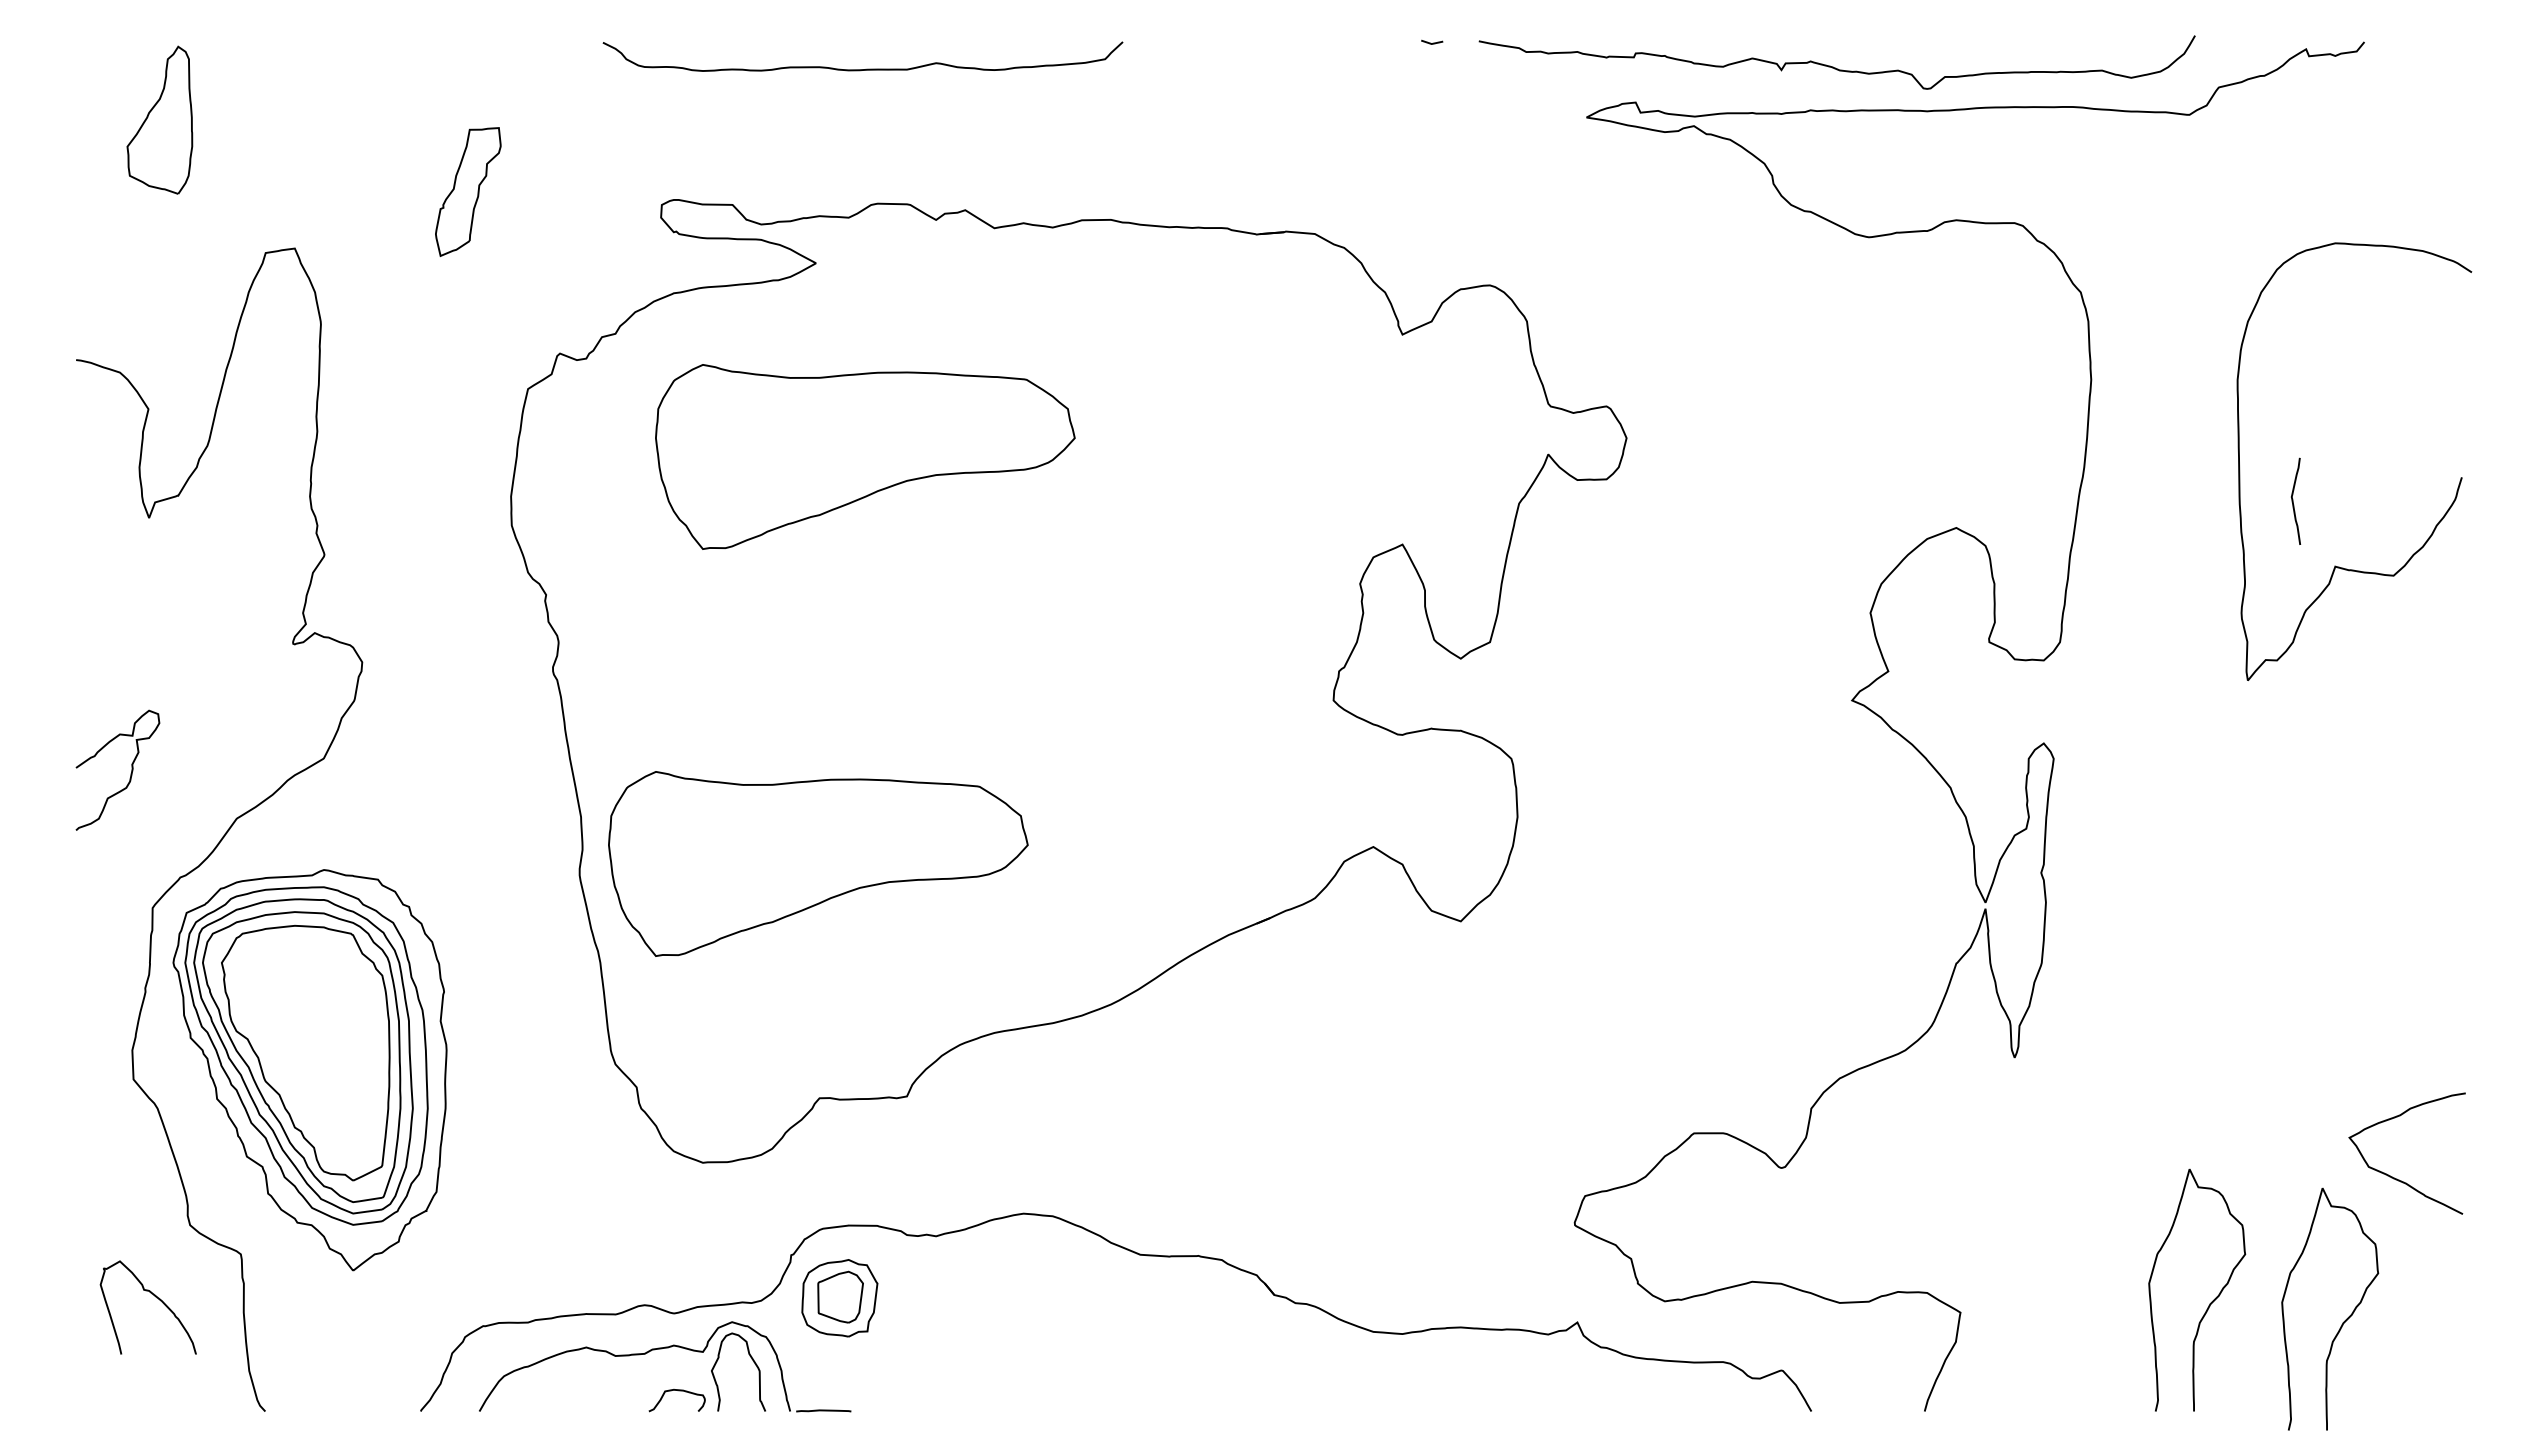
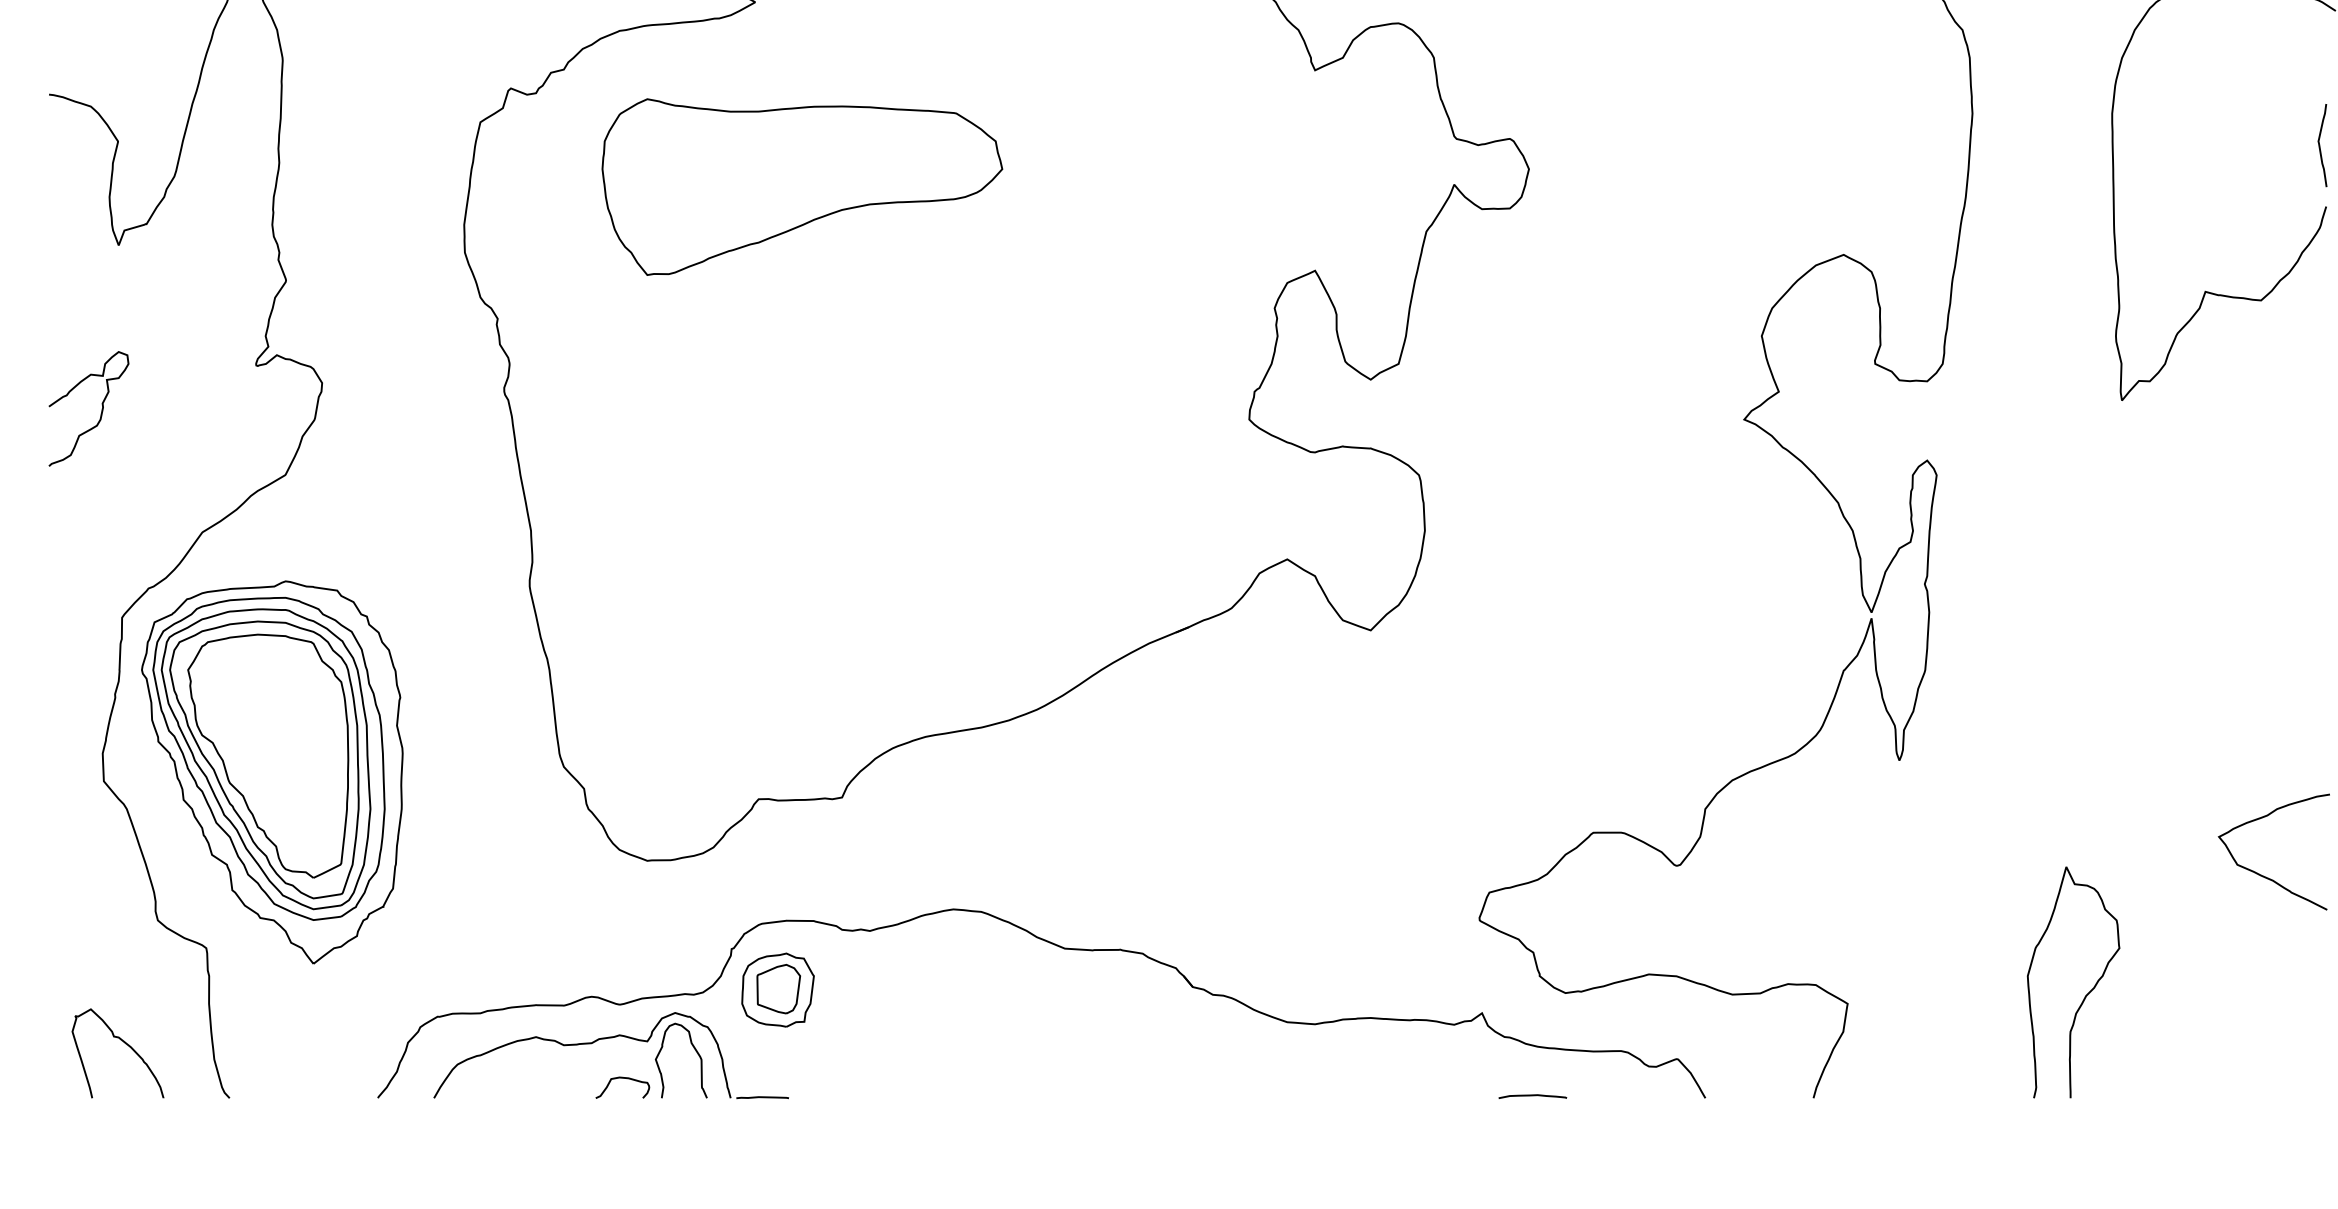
curve: (2293, 500) -> (2320, 144), moved
curve: (130, 773) -> (100, 411), moved
part: (818, 863) -> (757, 575), removed
curve: (155, 1297) -> (124, 1043), moved
curve: (2343, 1321) -> (2213, 1012), removed
curve: (1630, 1409) -> (1532, 1096), added

